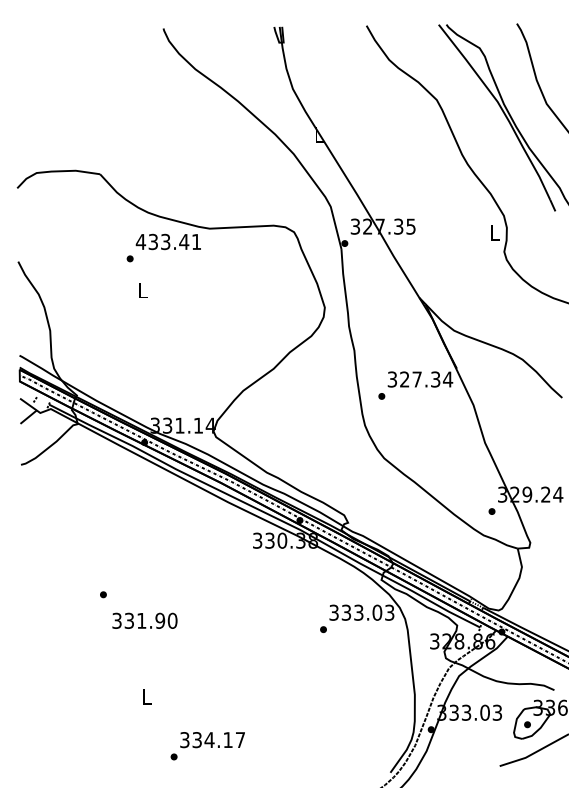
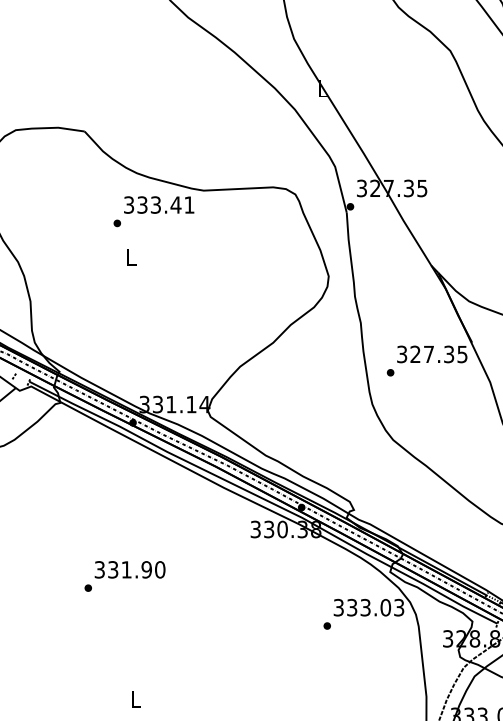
text: (140, 241) -> (128, 204), 433.41 -> 333.41
text: (447, 379) -> (461, 354), 327.34 -> 327.35
text: (144, 620) -> (129, 569), moved

